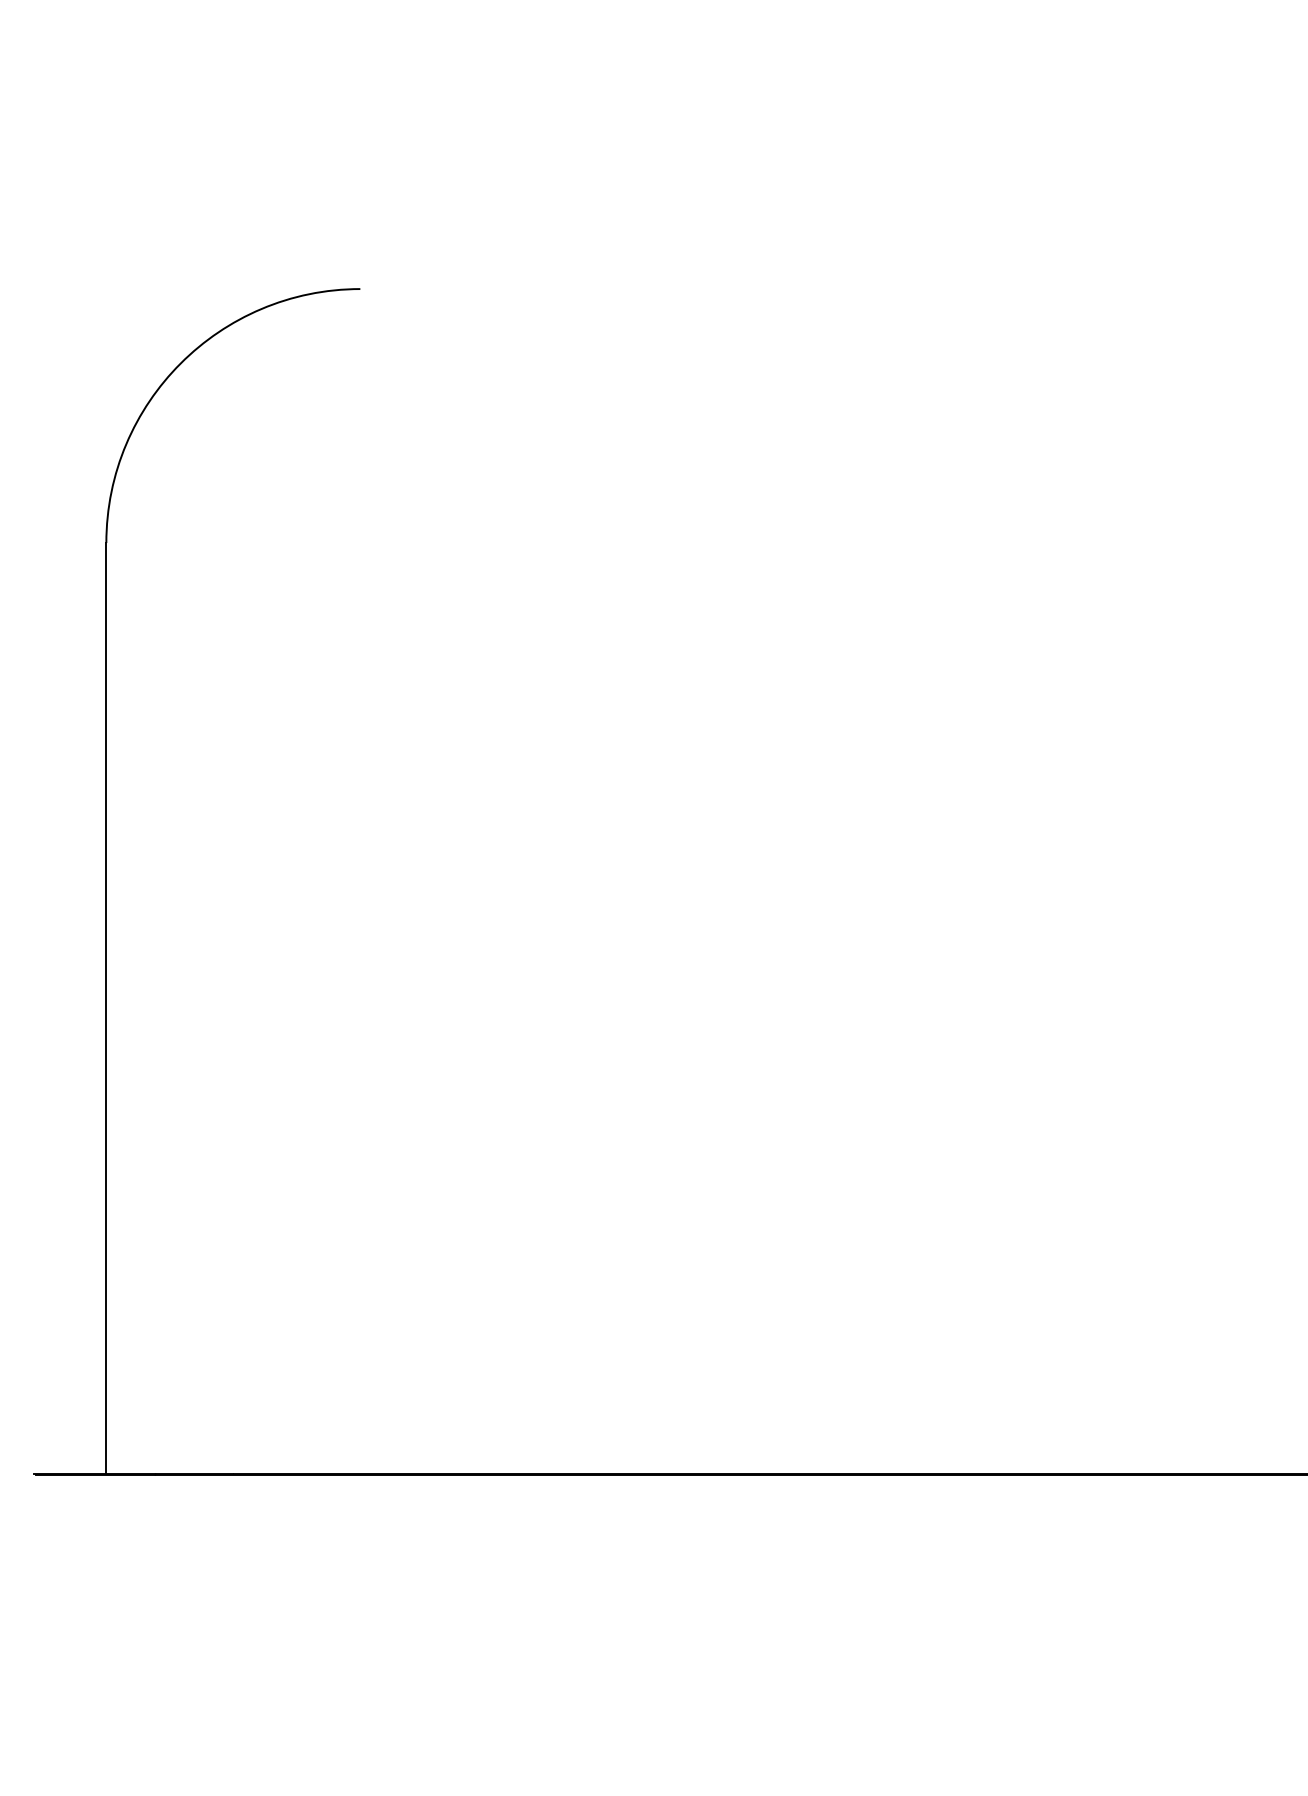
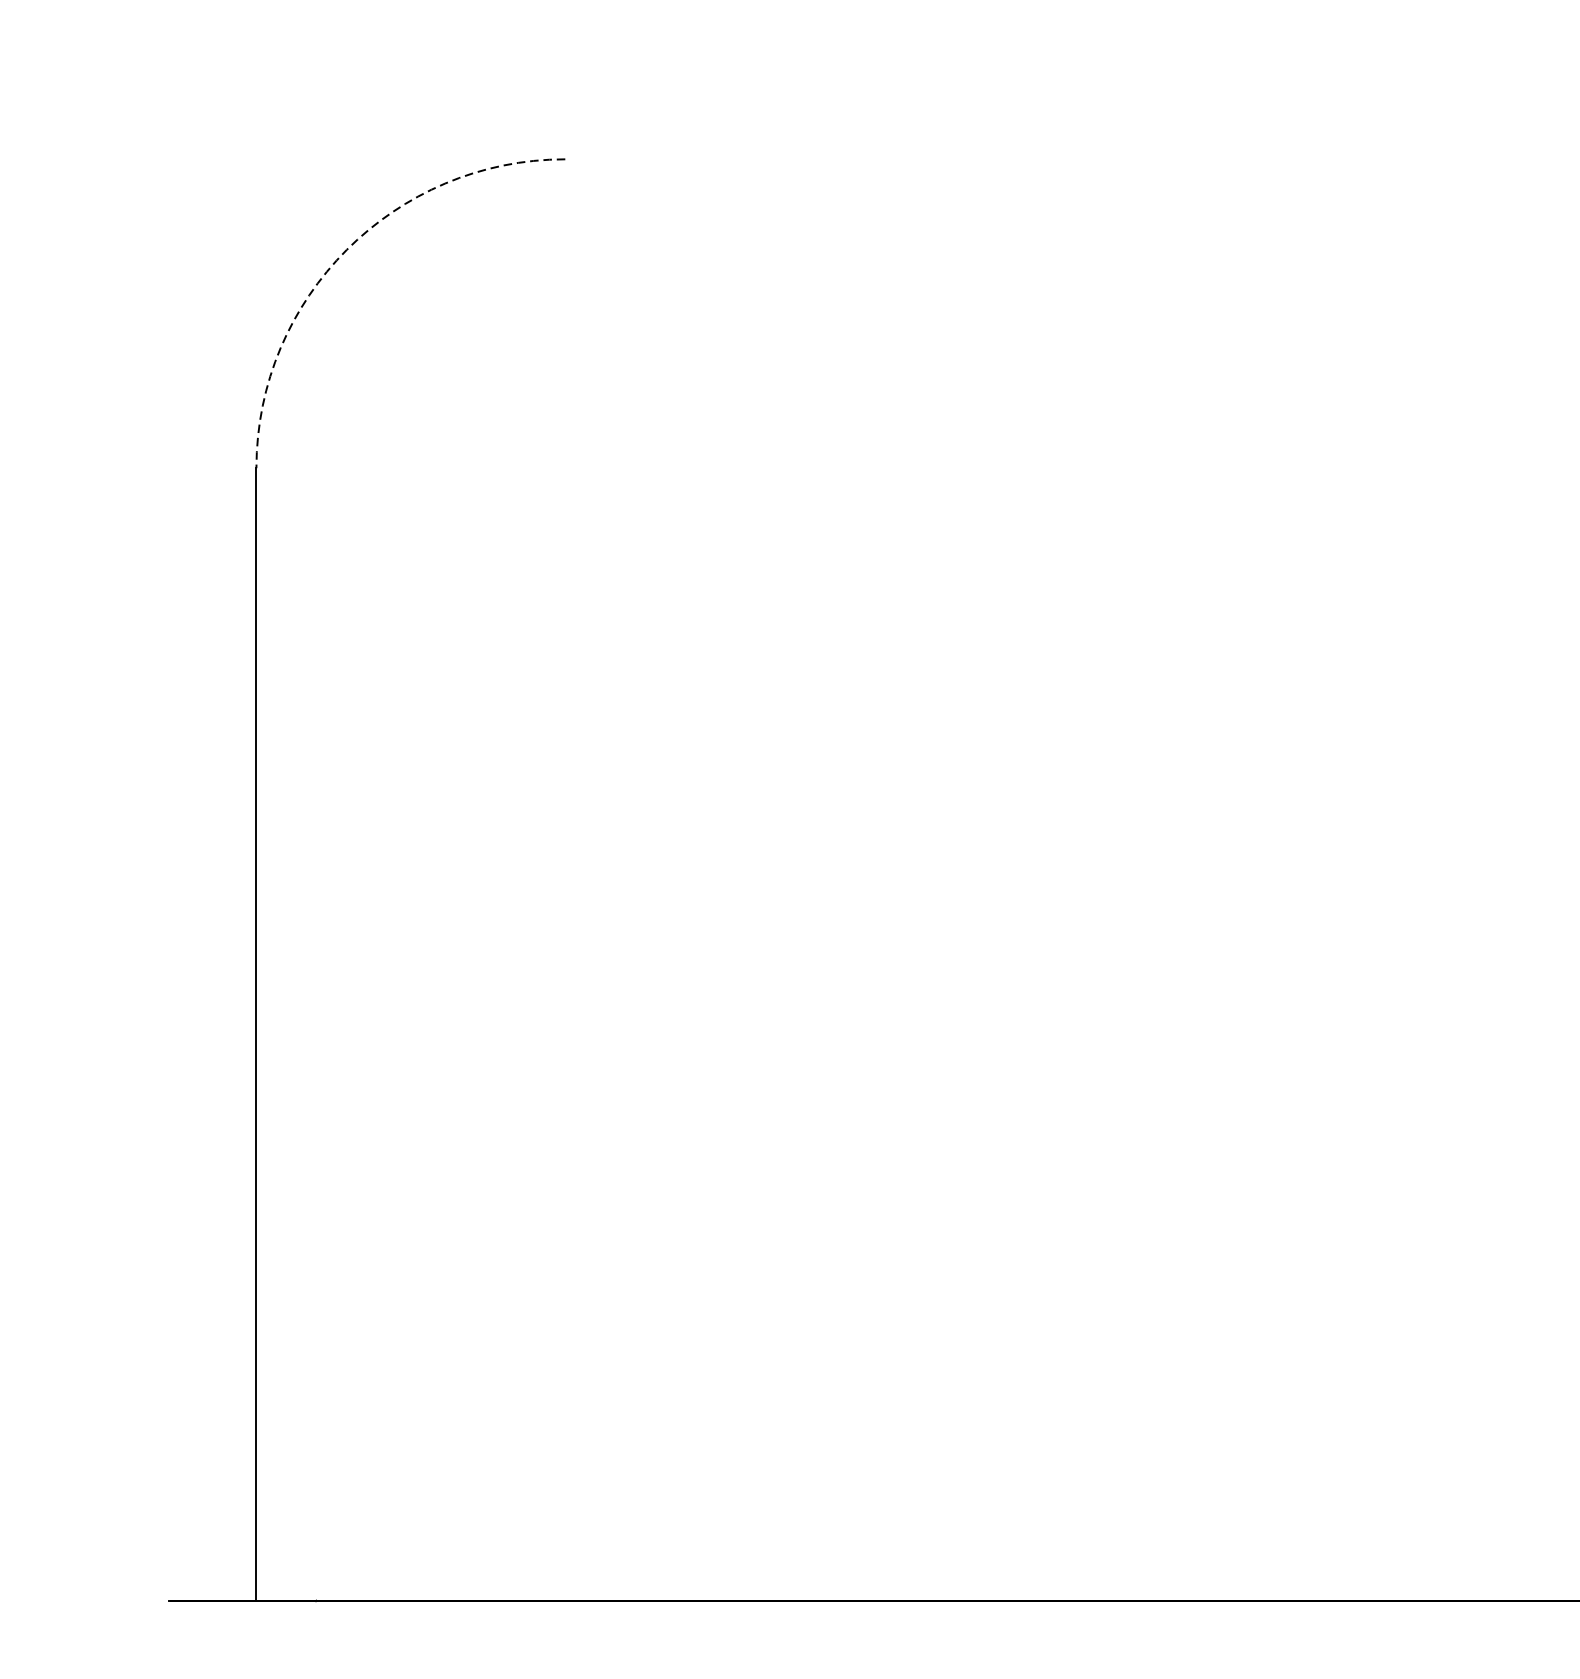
arc: (180, 363) -> (346, 249), solid -> dashed

